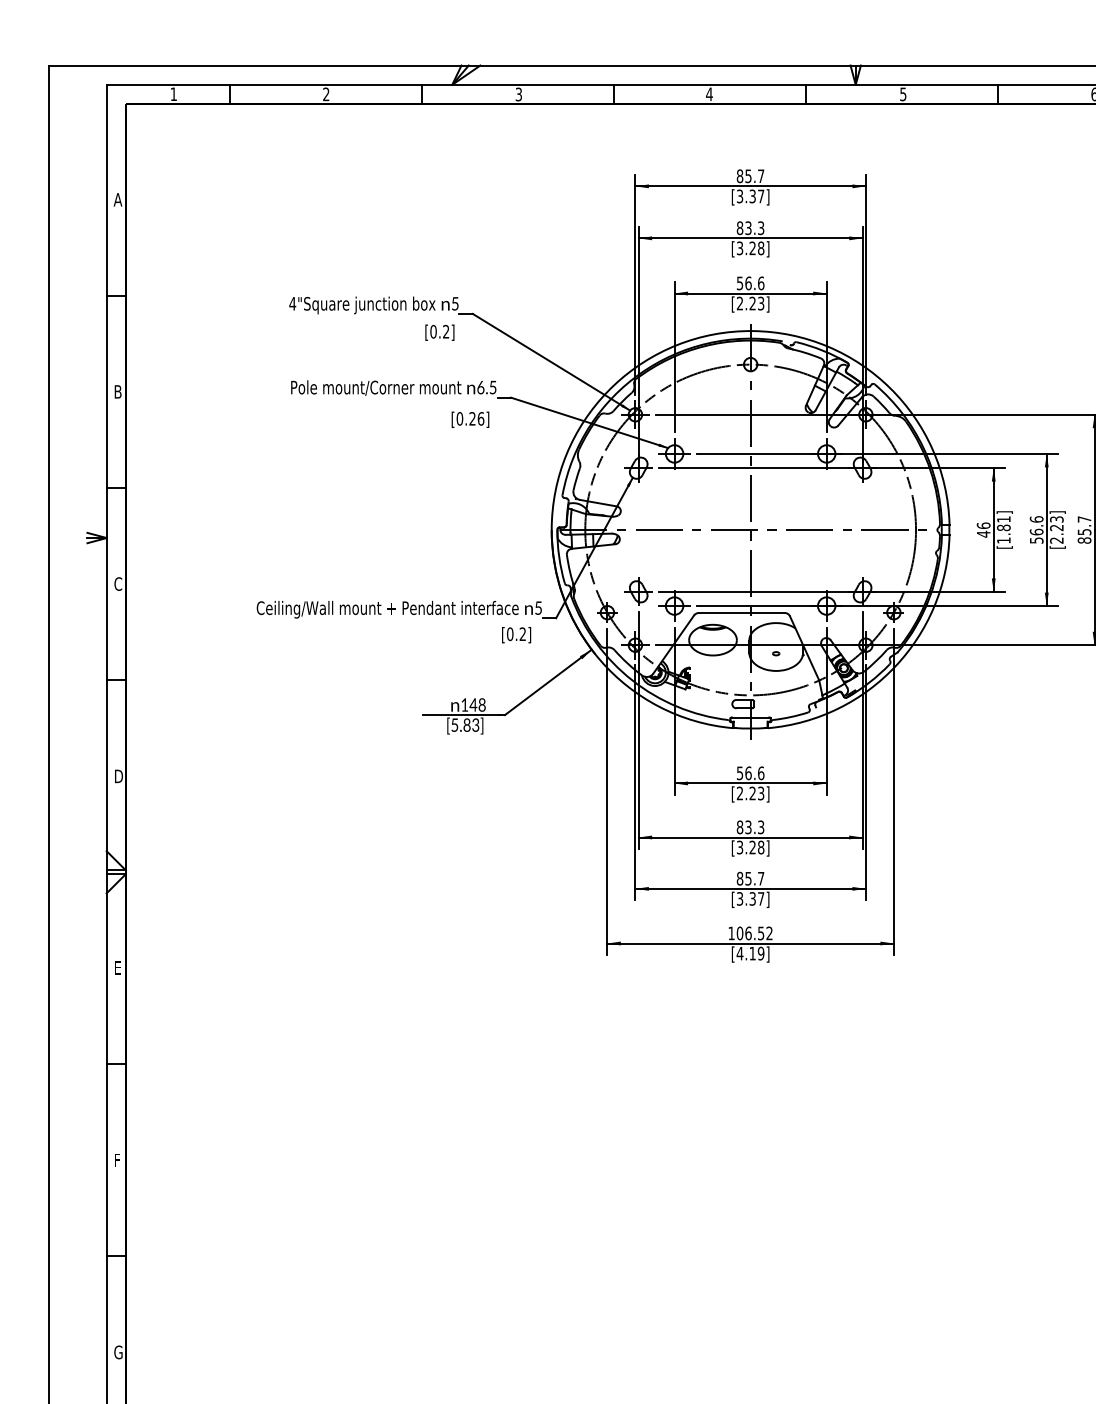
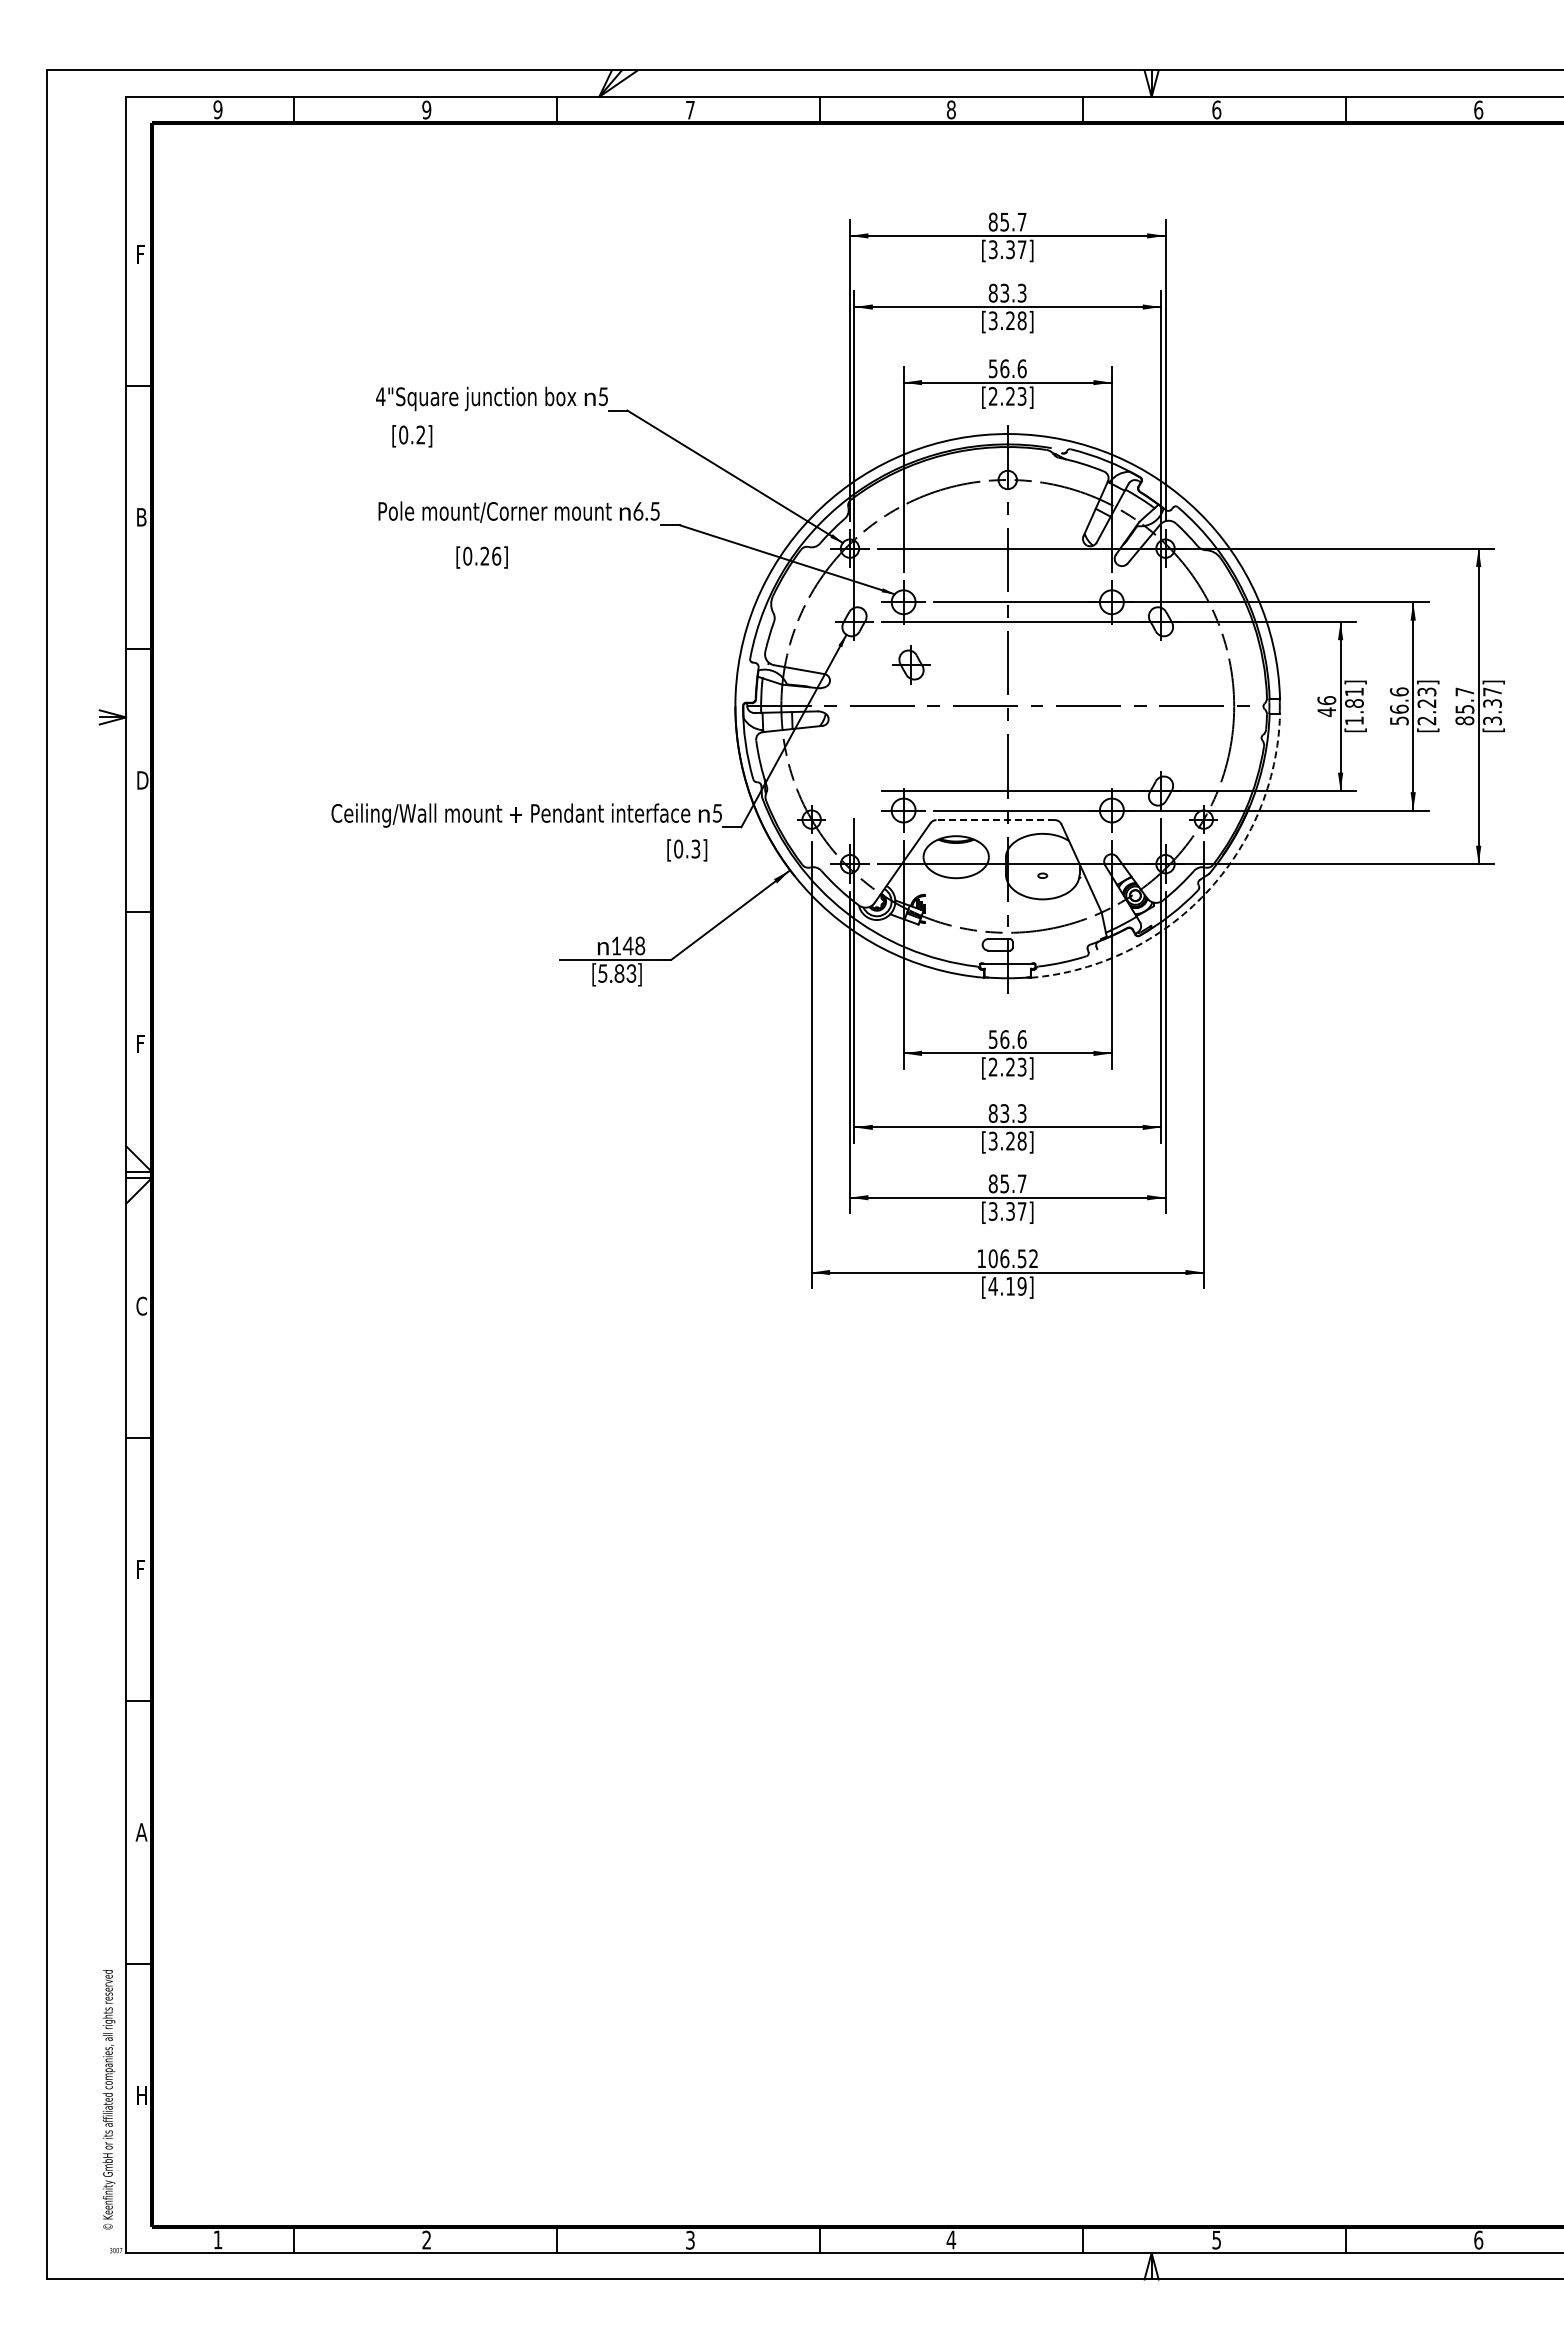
text: (173, 94) -> (217, 109), 1 -> 9
text: (326, 94) -> (426, 109), 2 -> 9
text: (518, 94) -> (690, 109), 3 -> 7
text: (709, 94) -> (951, 109), 4 -> 8
text: (903, 94) -> (1216, 109), 5 -> 6
text: (117, 199) -> (141, 254), A -> F
text: (440, 332) -> (412, 436), moved
text: (469, 419) -> (481, 557), moved
text: (118, 584) -> (142, 780), C -> D
part: (638, 591) -> (911, 664), moved
line: (741, 613) -> (995, 820), solid -> dashed
text: (522, 634) -> (695, 849), [0.2] -> [0.3]
arc: (895, 666) -> (1206, 893), solid -> dashed
text: (118, 776) -> (142, 1043), D -> F
text: (117, 967) -> (141, 1305), E -> C
text: (117, 1352) -> (141, 1832), G -> A

